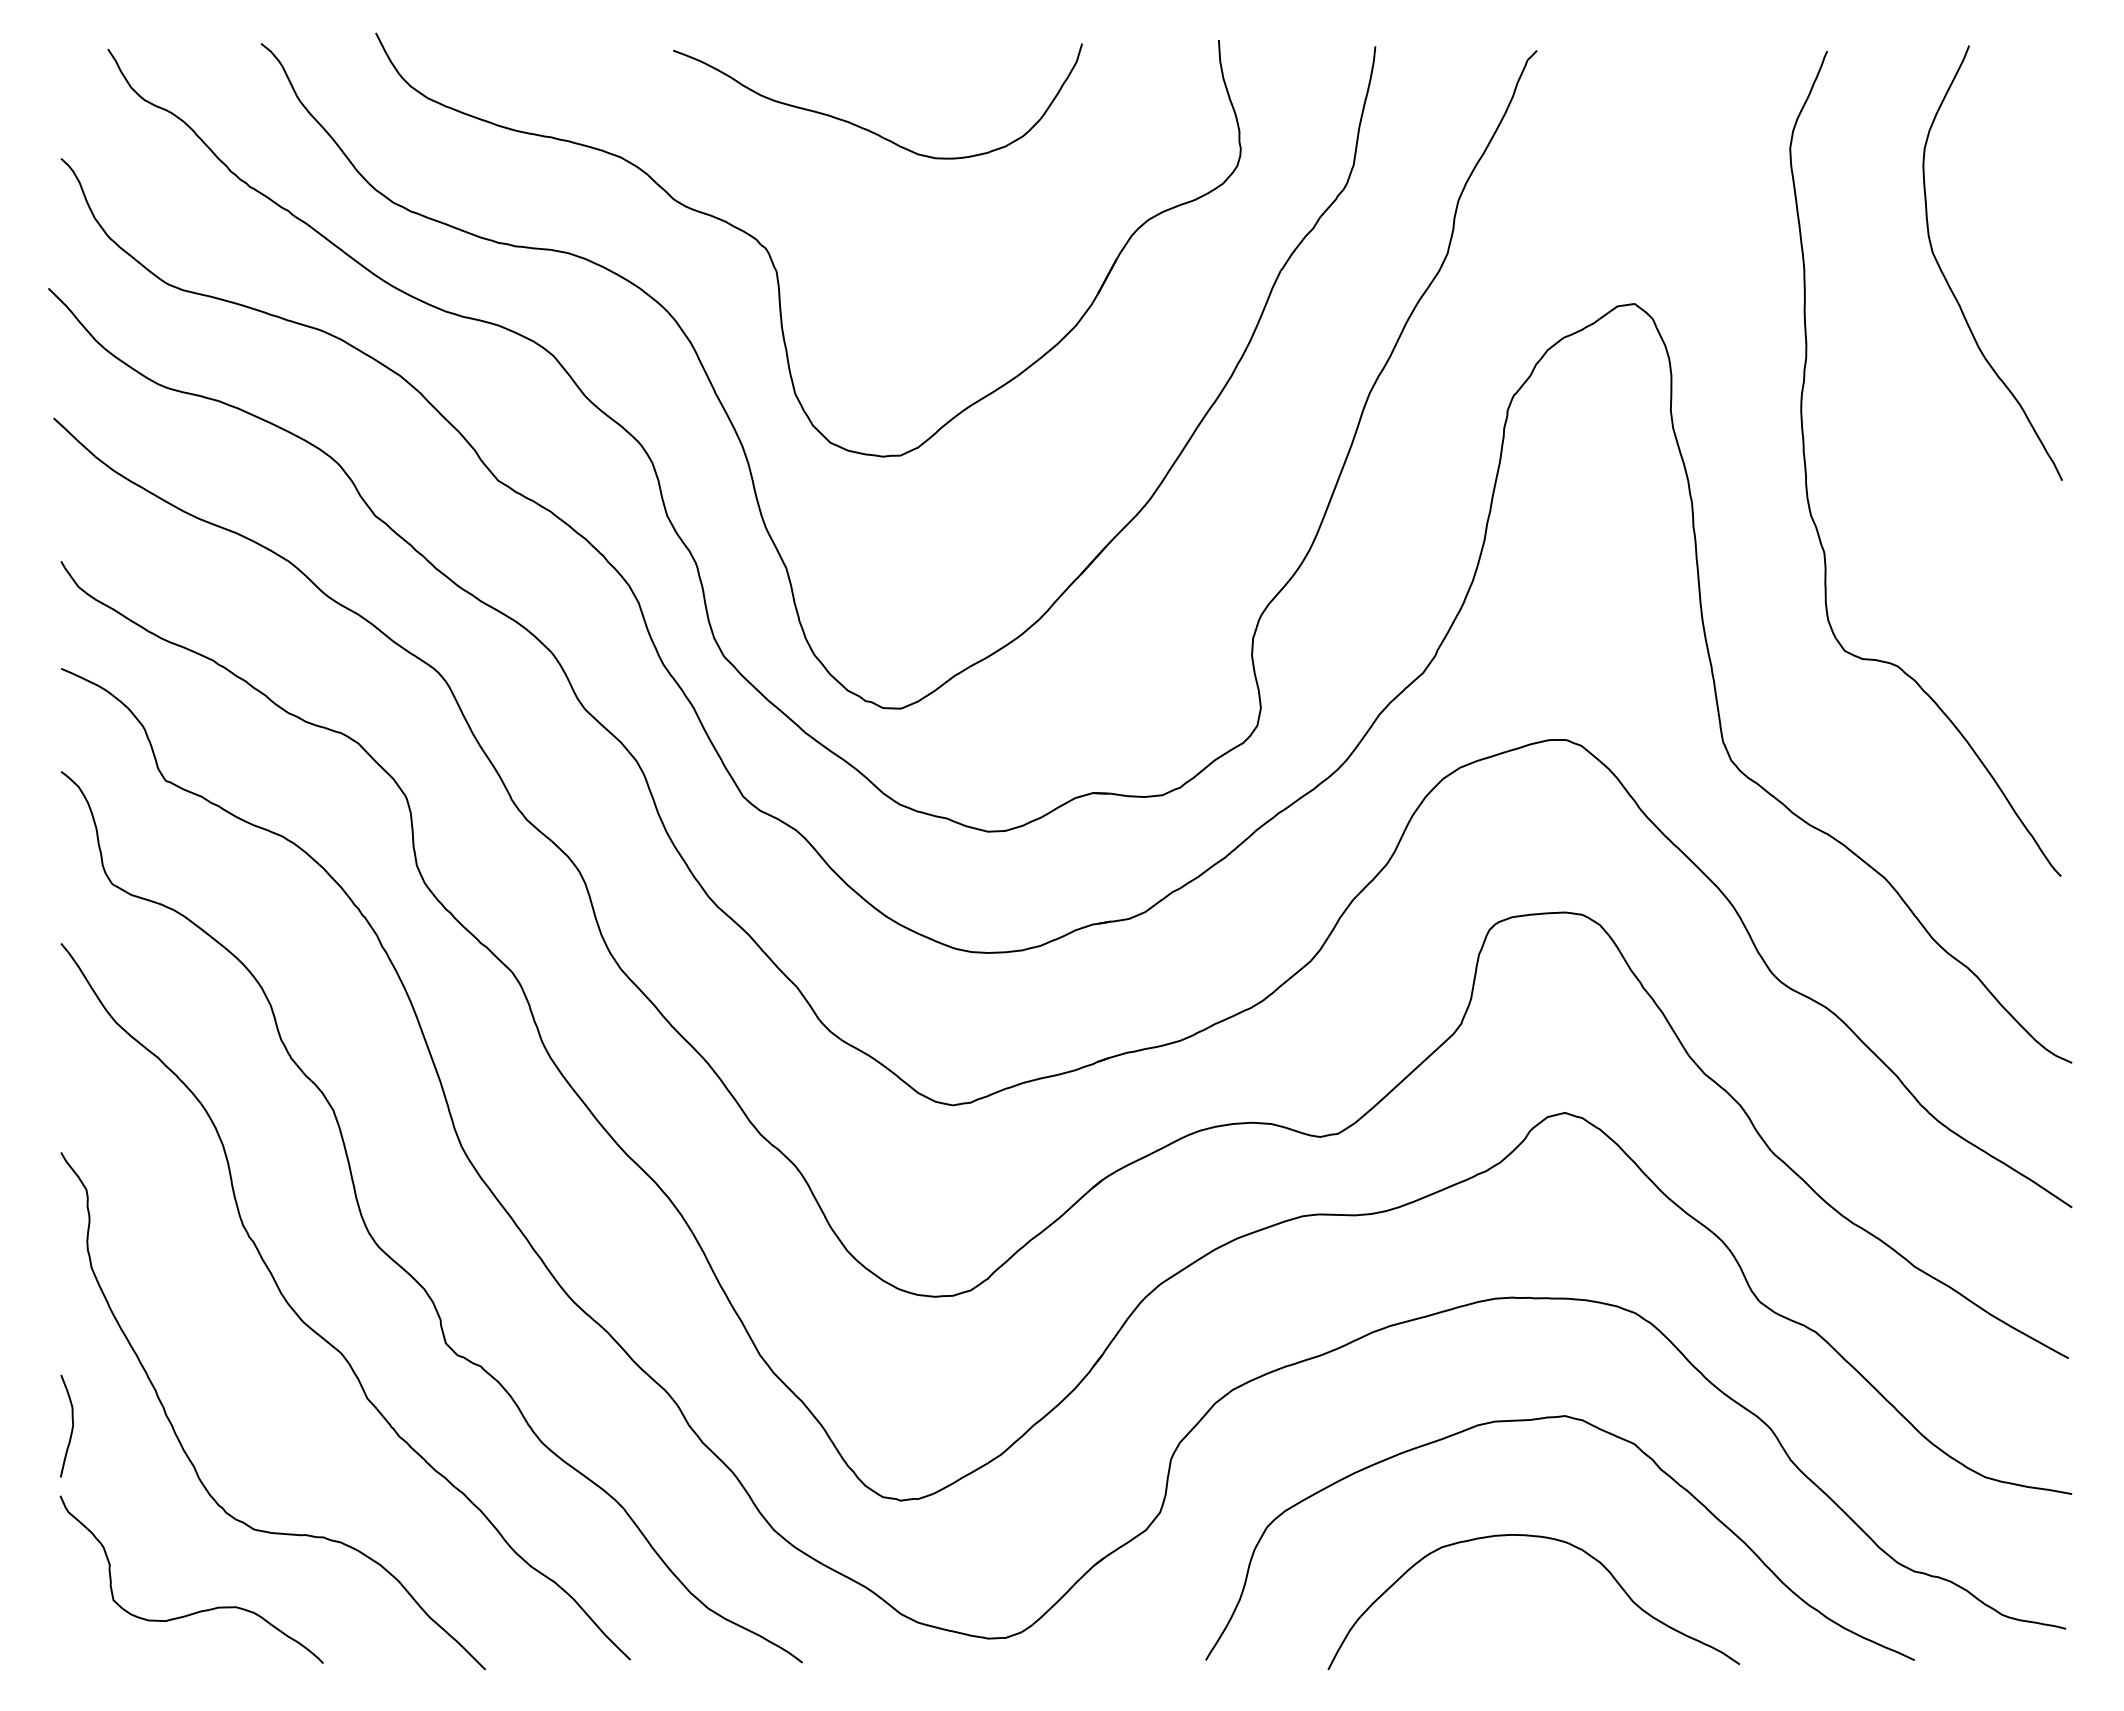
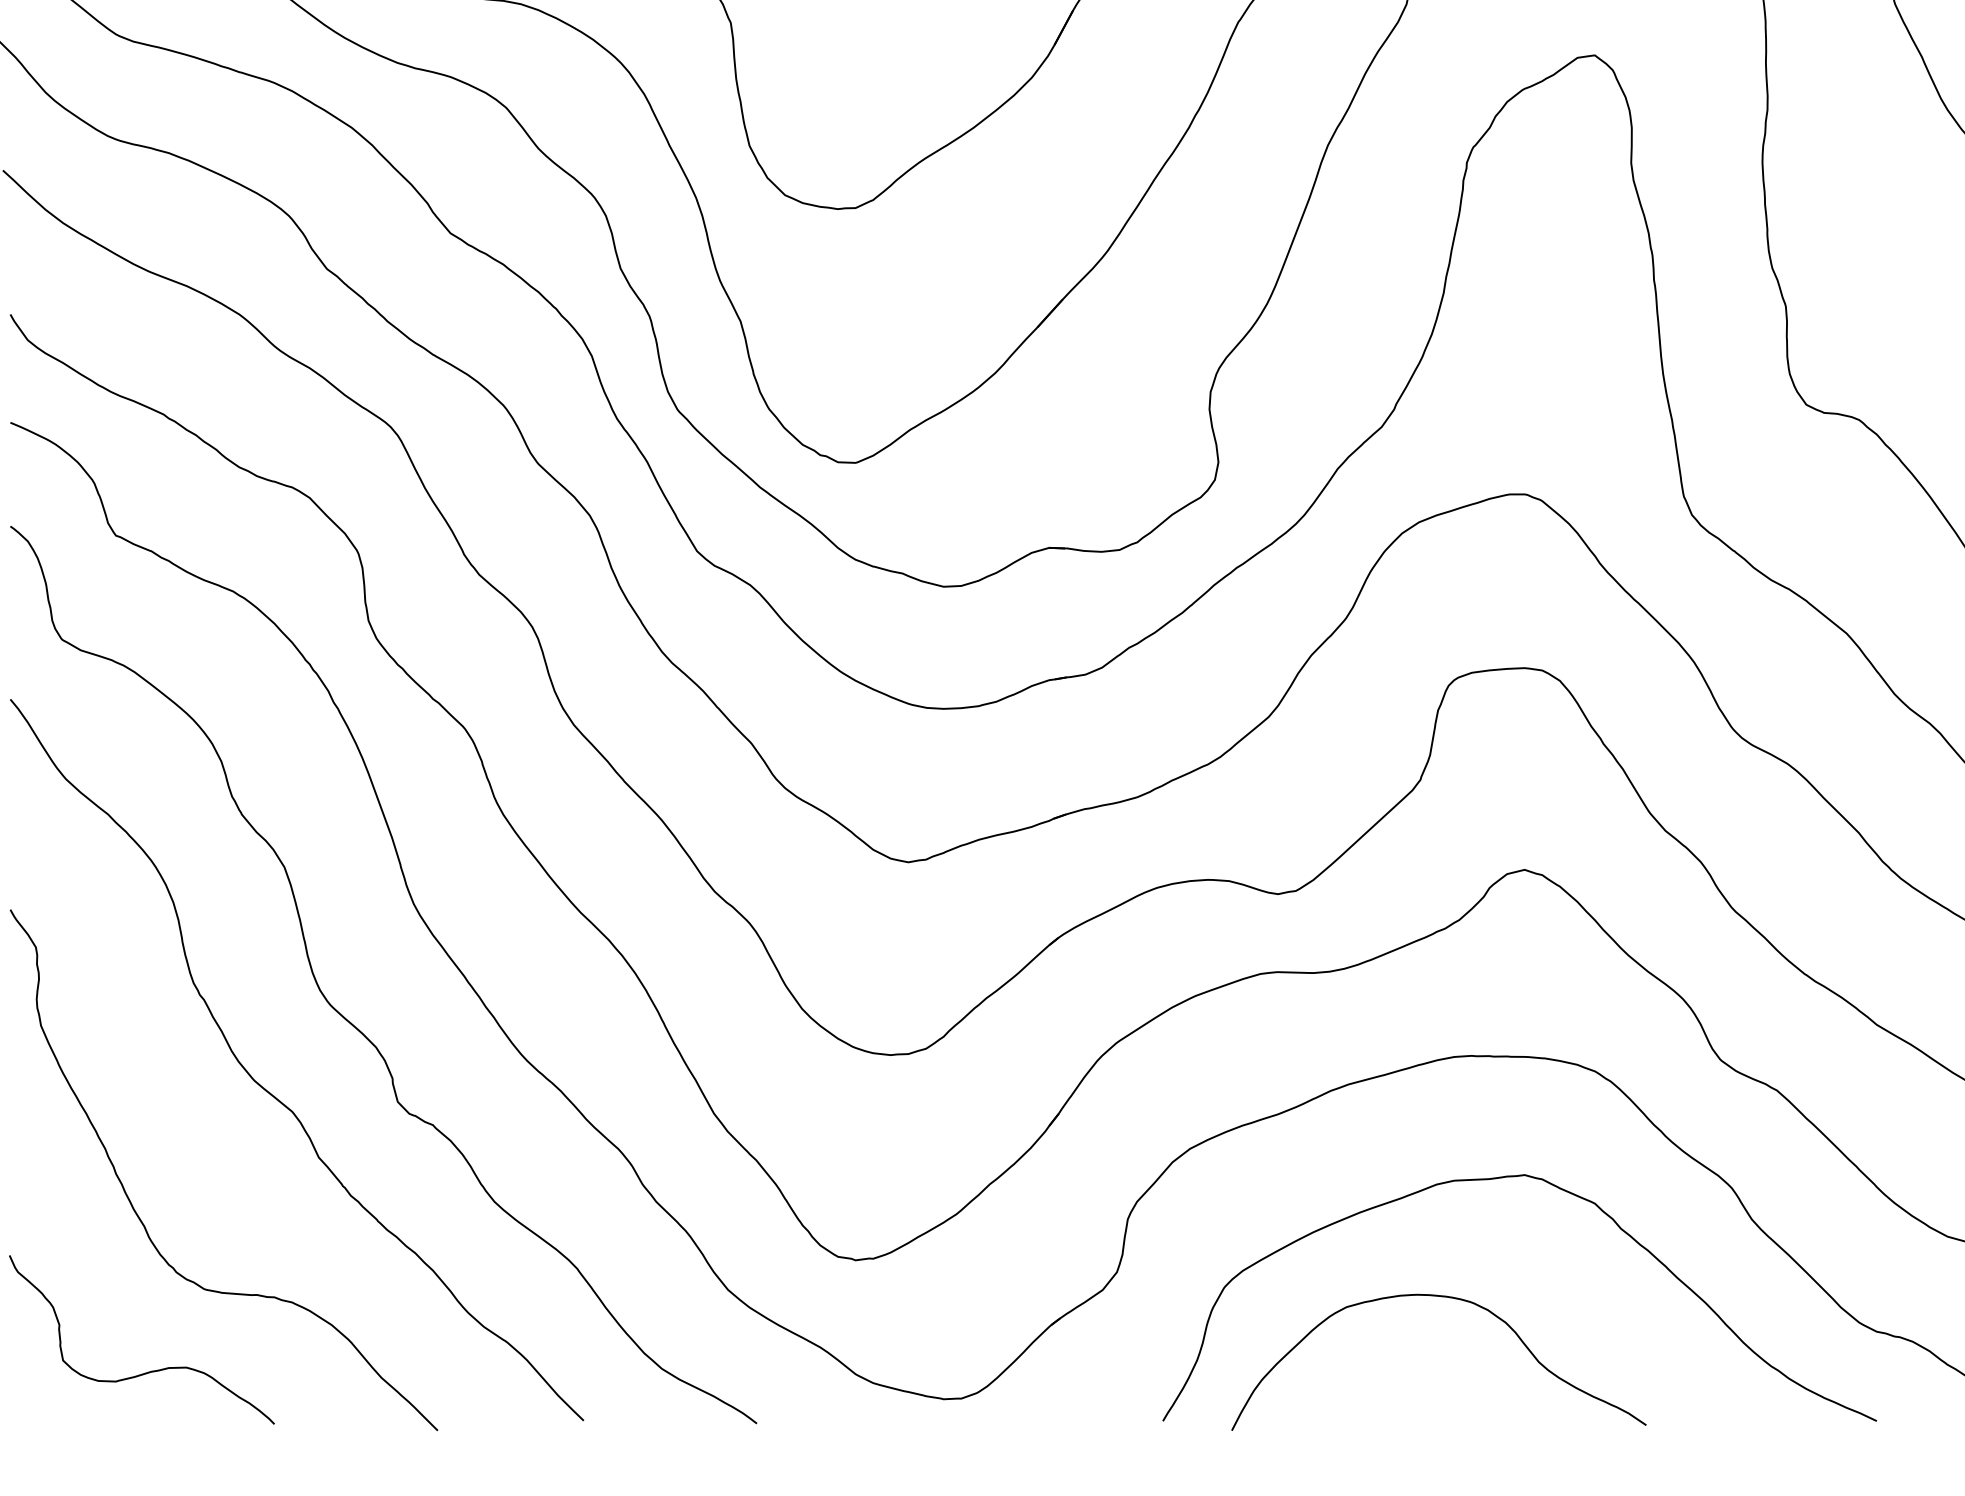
curve: (71, 1427) -> (20, 1186), removed
curve: (1544, 1538) -> (1449, 1298), moved

